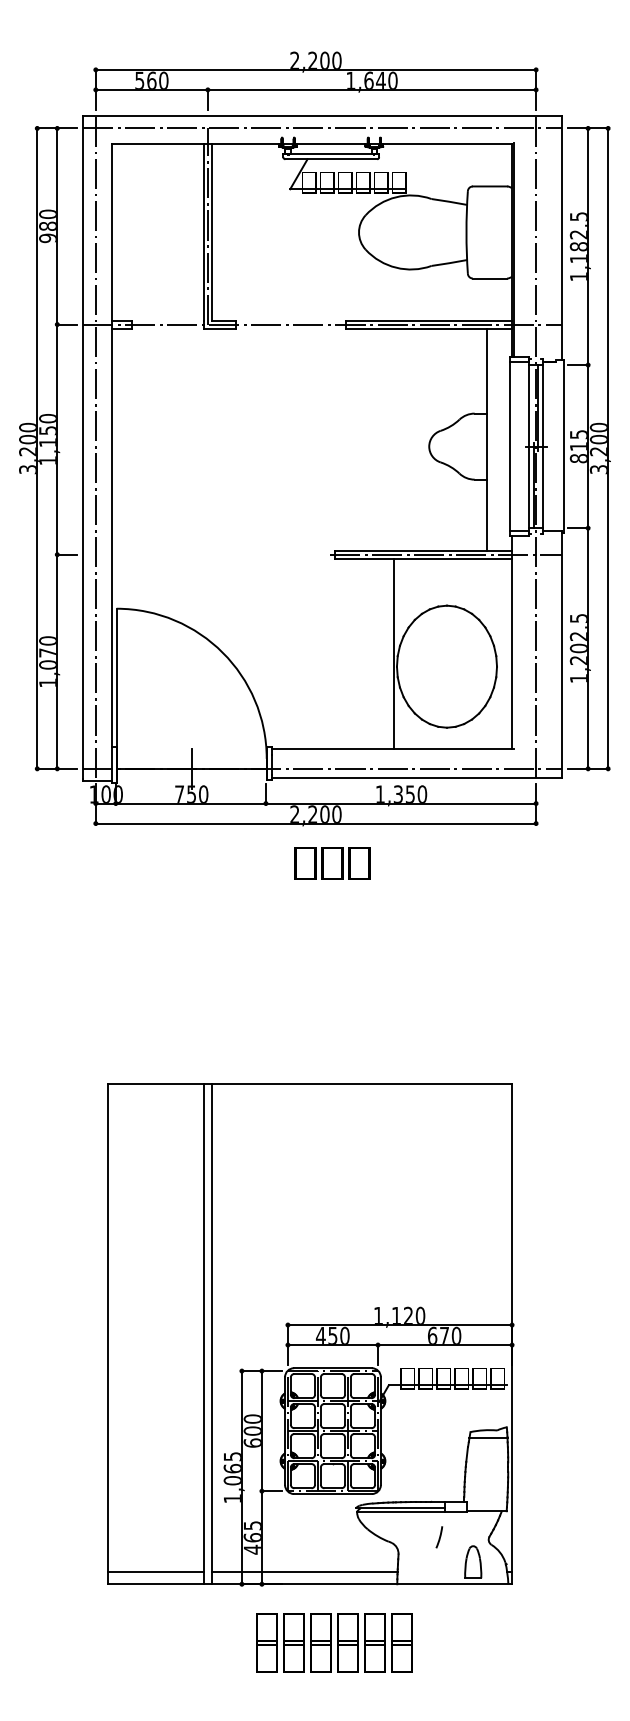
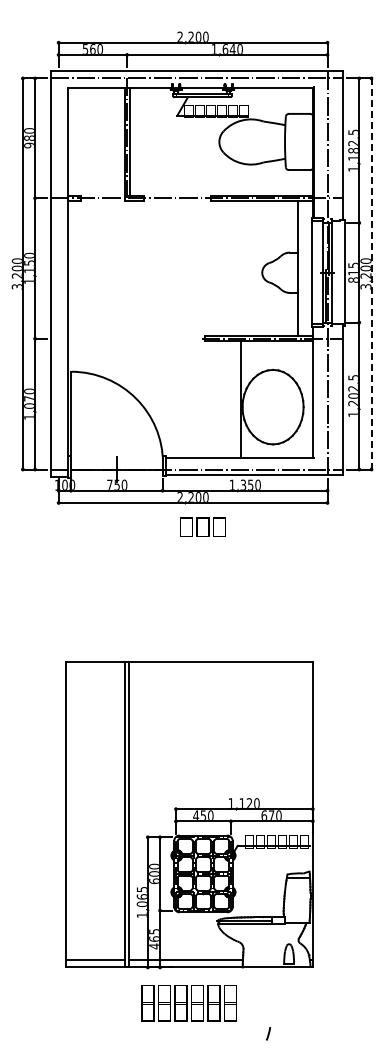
line: (95, 446) -> (58, 272), removed
line: (608, 447) -> (371, 273), solid -> dashed
line: (439, 1536) -> (268, 1033), moved
text: (333, 1643) -> (188, 1003), moved

